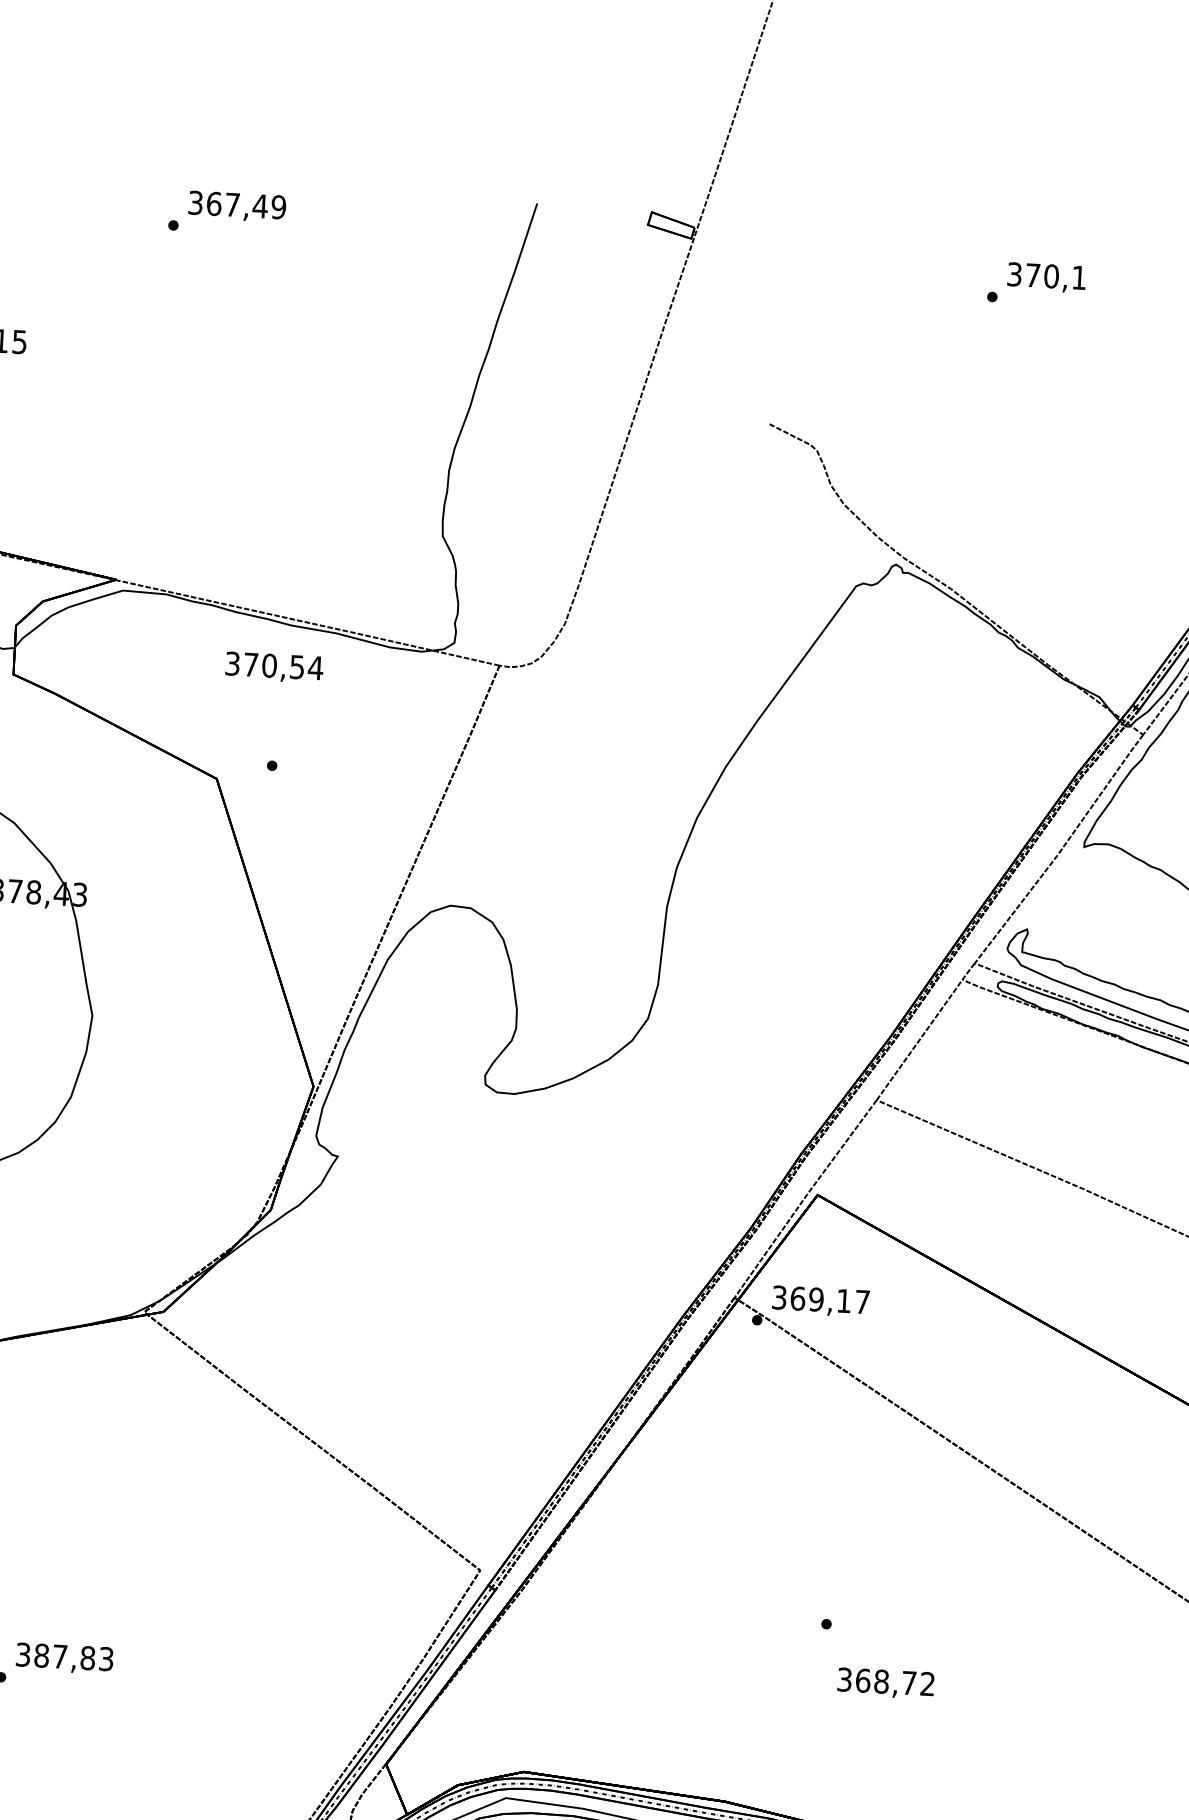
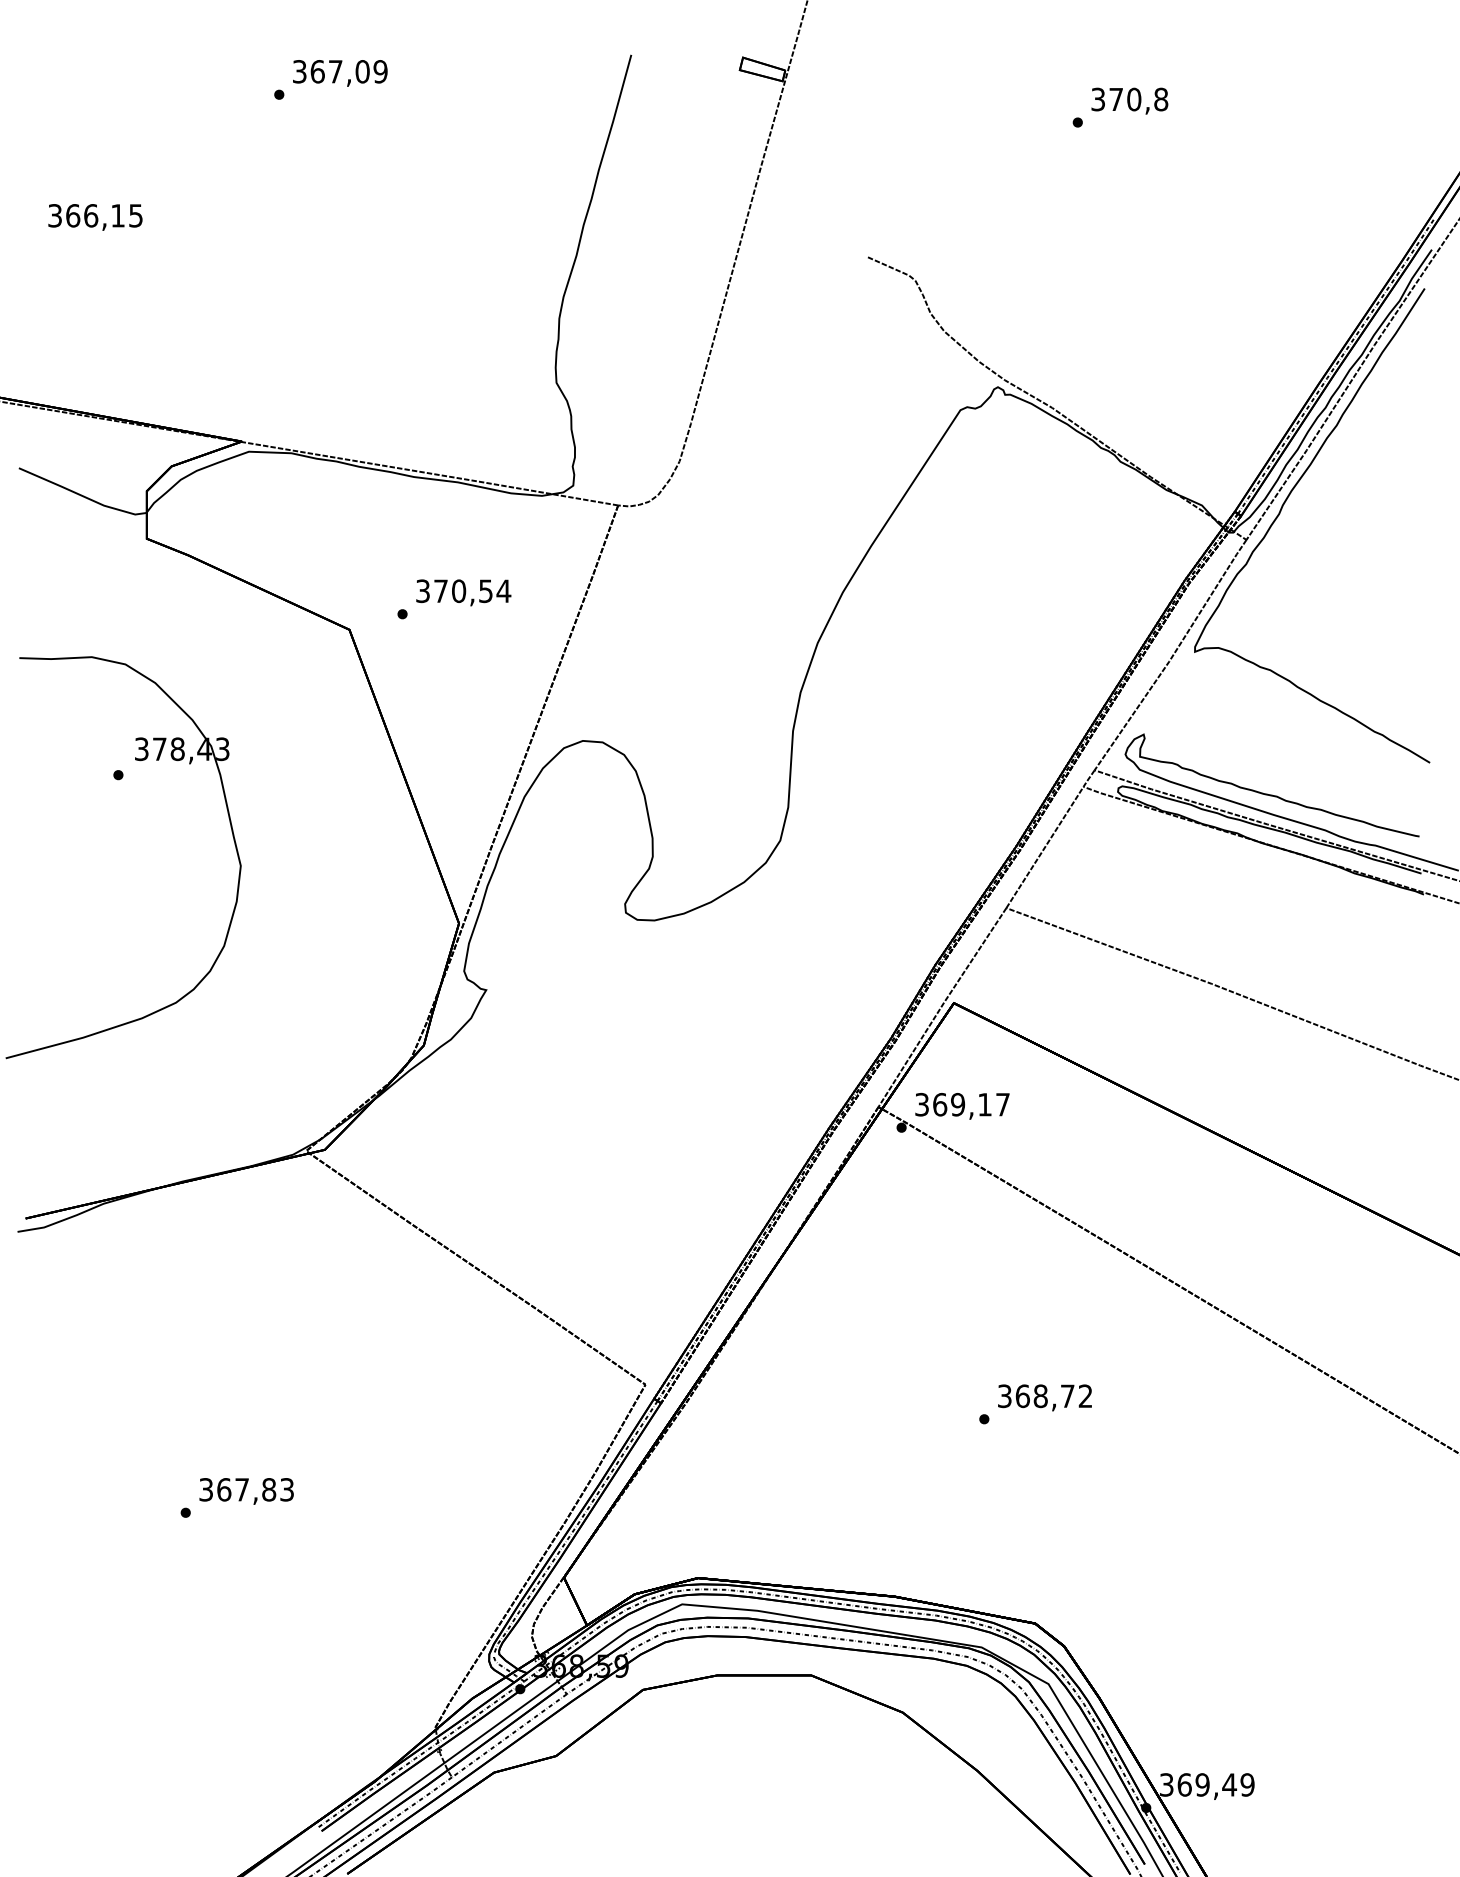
text: (260, 206) -> (362, 71), 367,49 -> 367,09
text: (1079, 277) -> (1161, 99), 370,1 -> 370,8
text: (274, 667) -> (463, 592), moved
text: (42, 1655) -> (224, 1489), 387,83 -> 367,83
text: (885, 1683) -> (1044, 1397), moved

